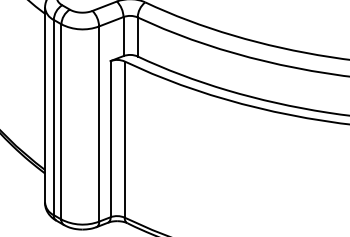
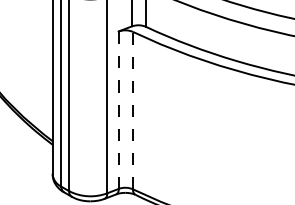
line: (110, 138) -> (118, 109), solid -> dashed
line: (124, 139) -> (132, 110), solid -> dashed

